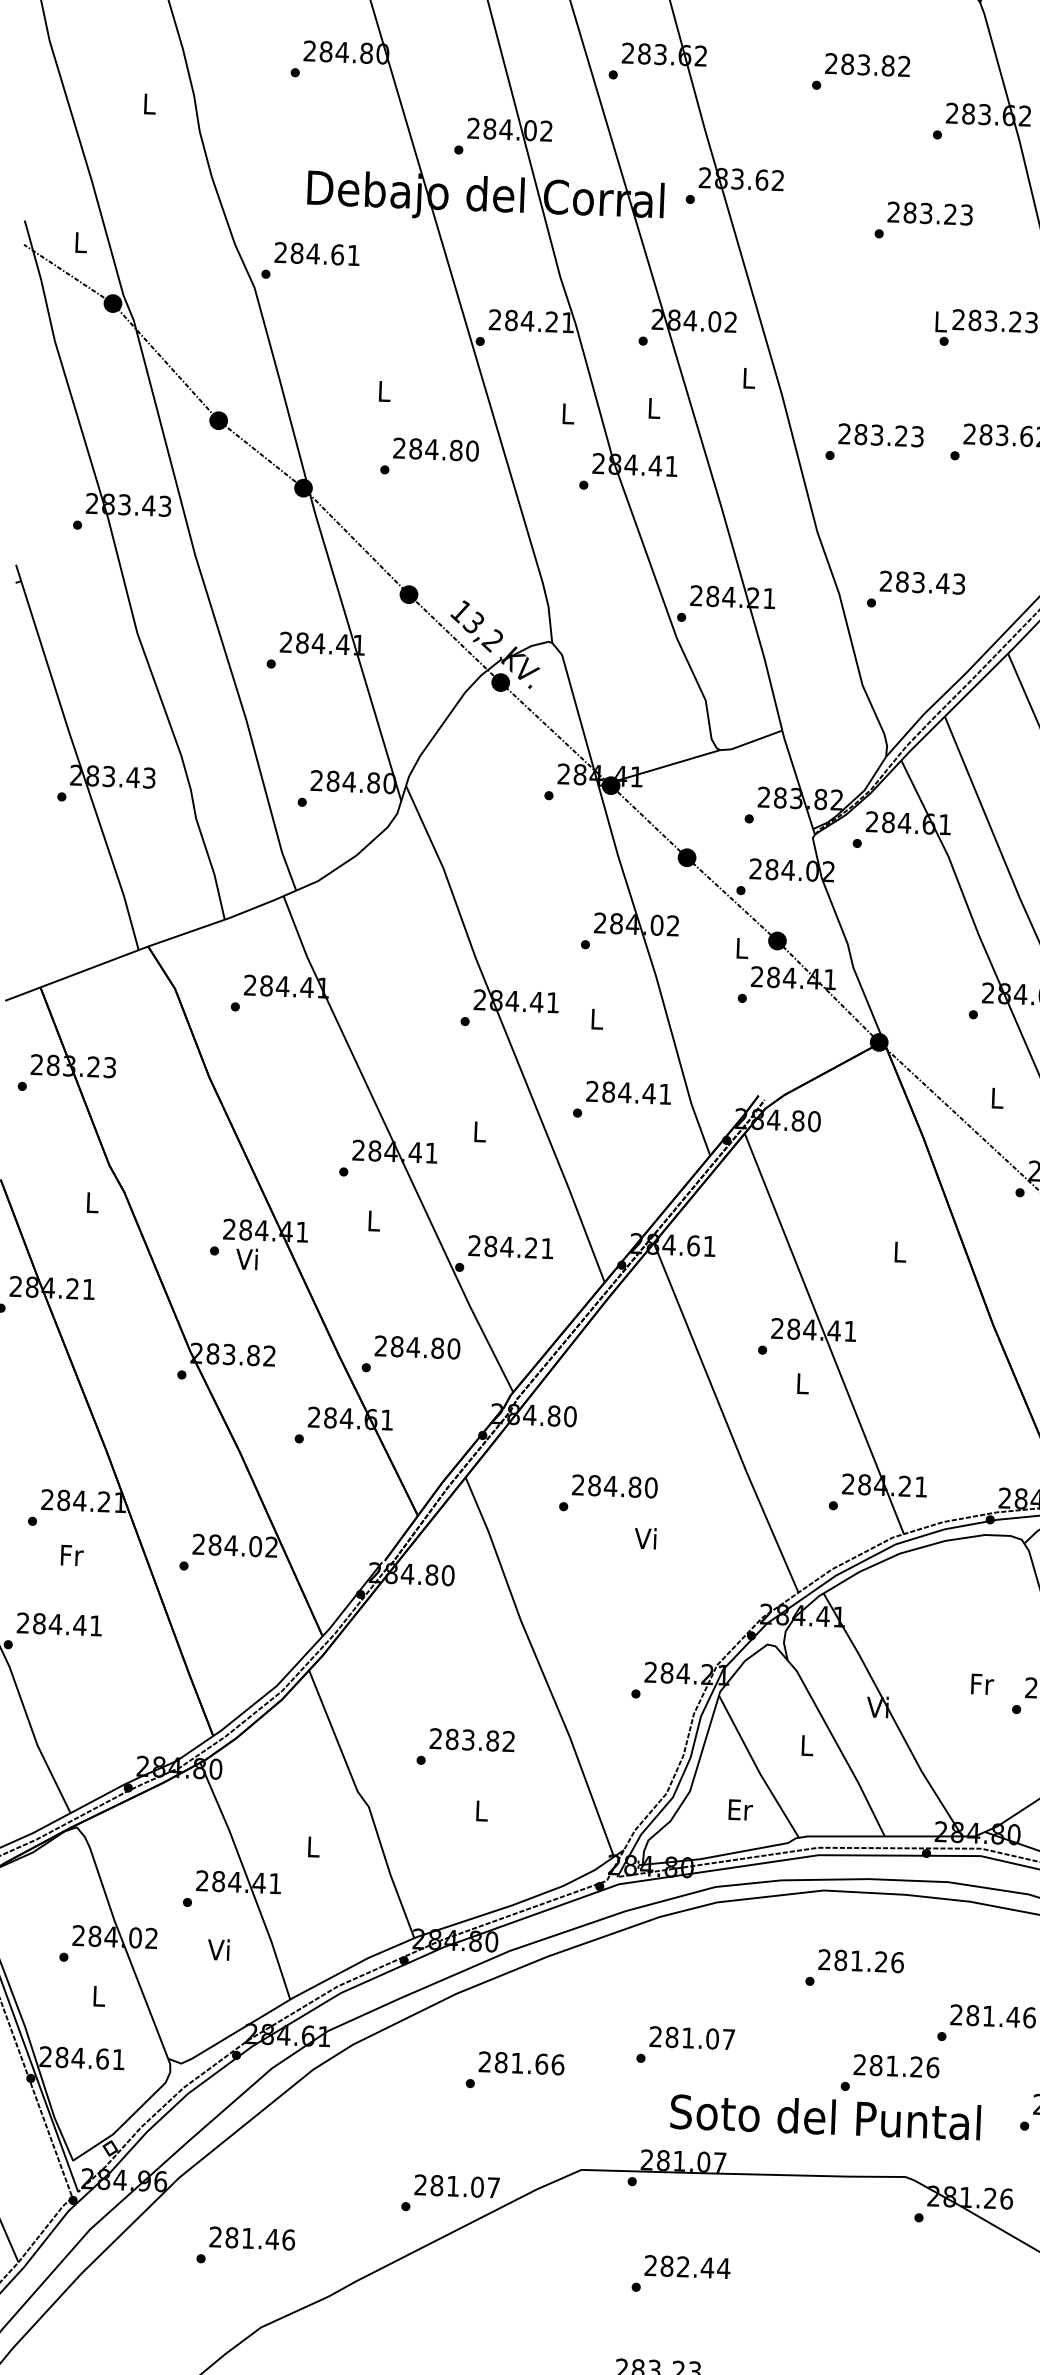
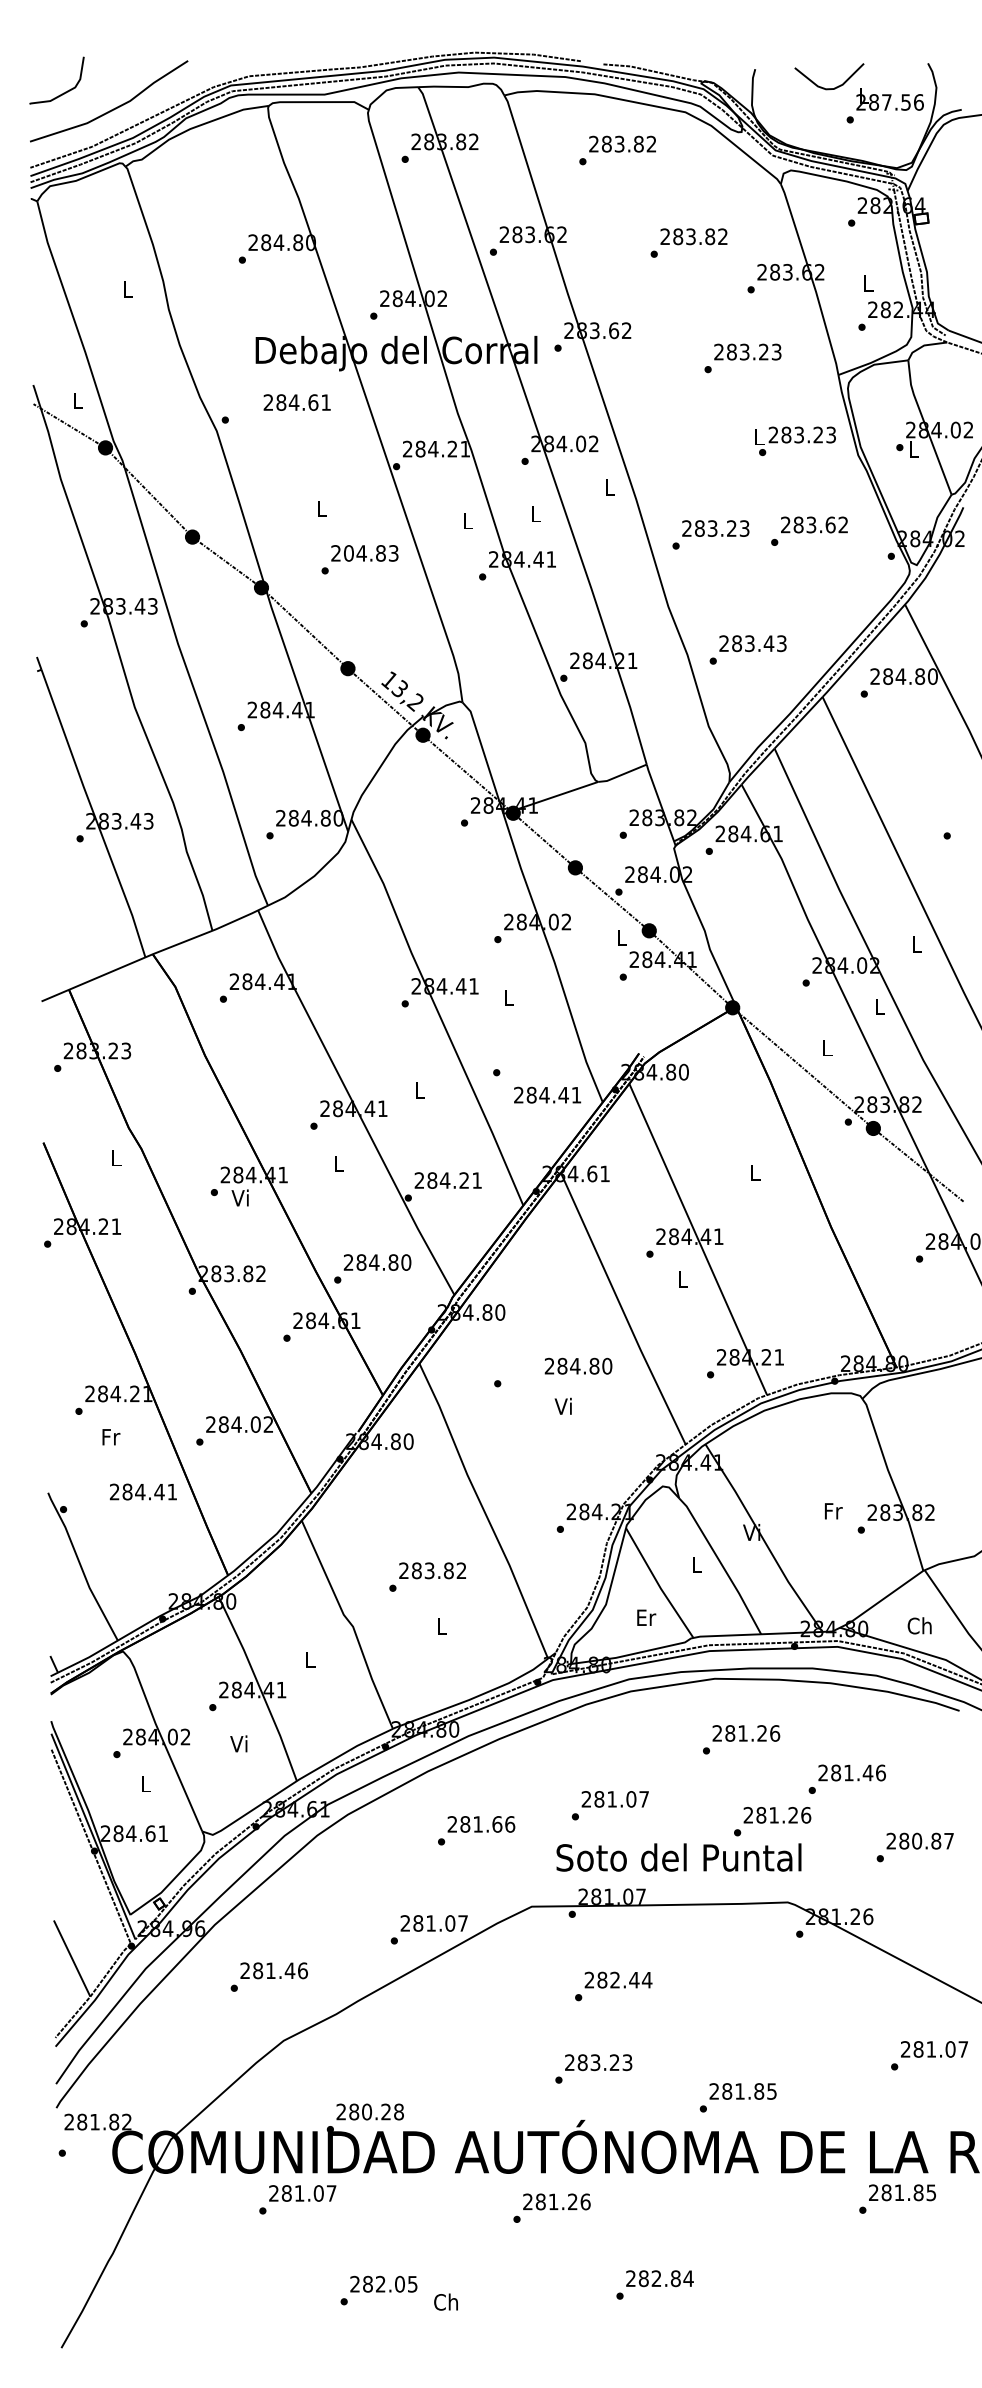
text: (316, 253) -> (296, 402), moved
text: (444, 450) -> (371, 553), 284.80 -> 204.83
text: (628, 1091) -> (547, 1094), moved
text: (614, 1485) -> (578, 1365), moved
text: (58, 1623) -> (142, 1491), moved
text: (825, 2116) -> (678, 1857), moved

